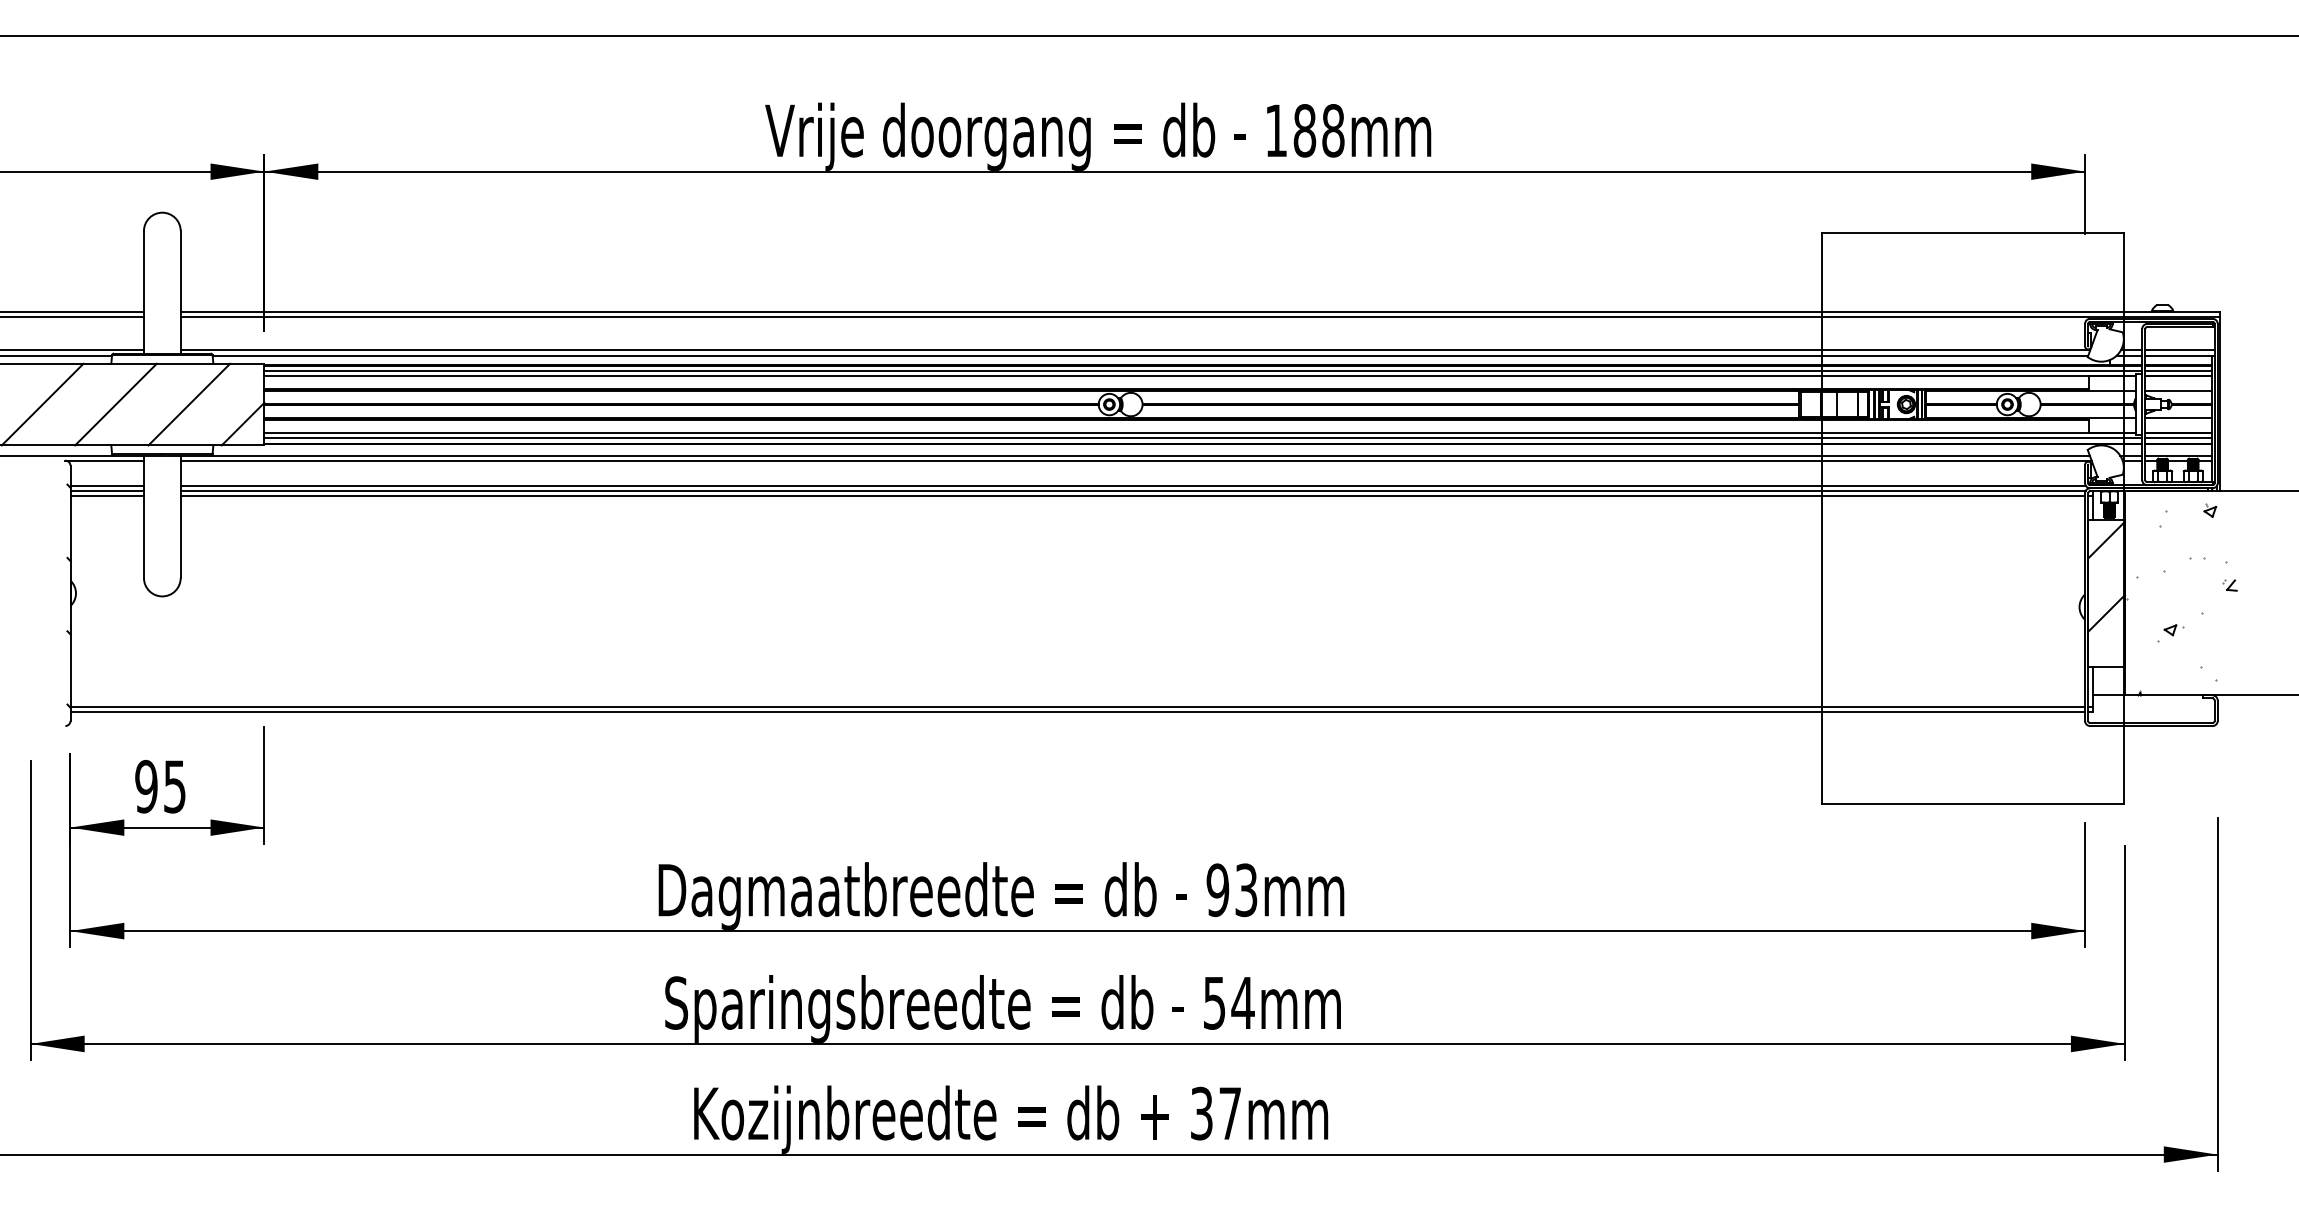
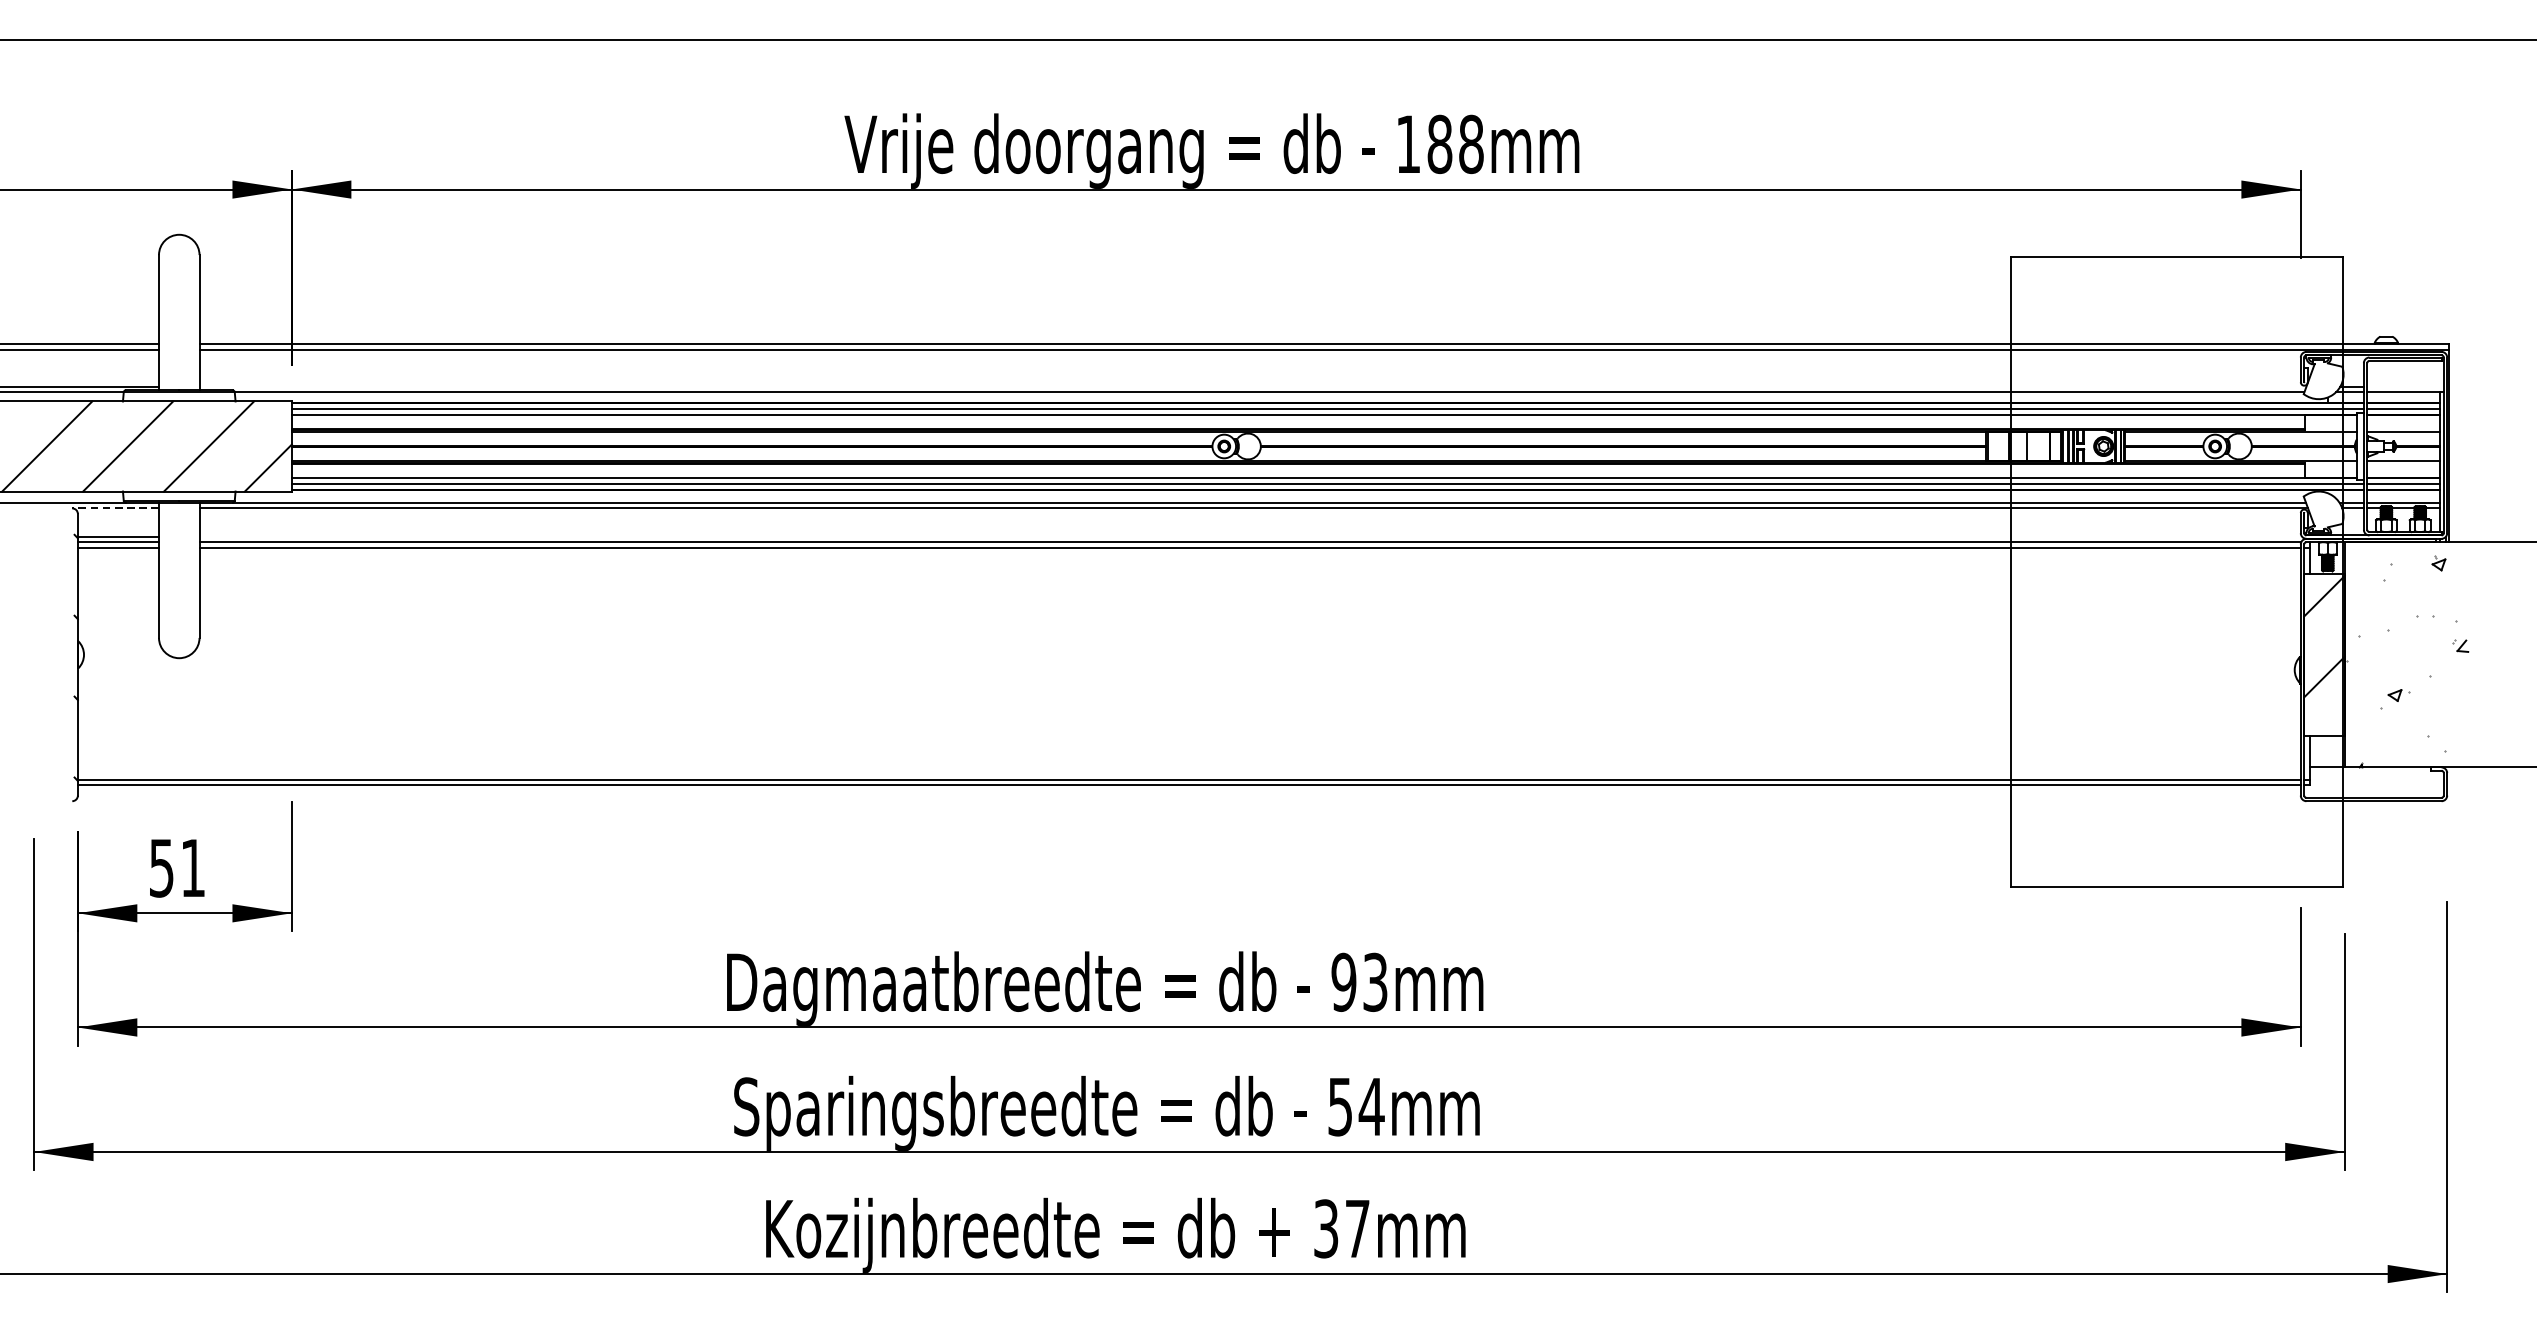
line: (1135, 350) -> (1253, 386), removed
line: (2179, 350) -> (2405, 386), removed
line: (104, 460) -> (115, 508), solid -> dashed
line: (1133, 486) -> (1250, 536), removed
text: (160, 786) -> (177, 867), 95 -> 51

